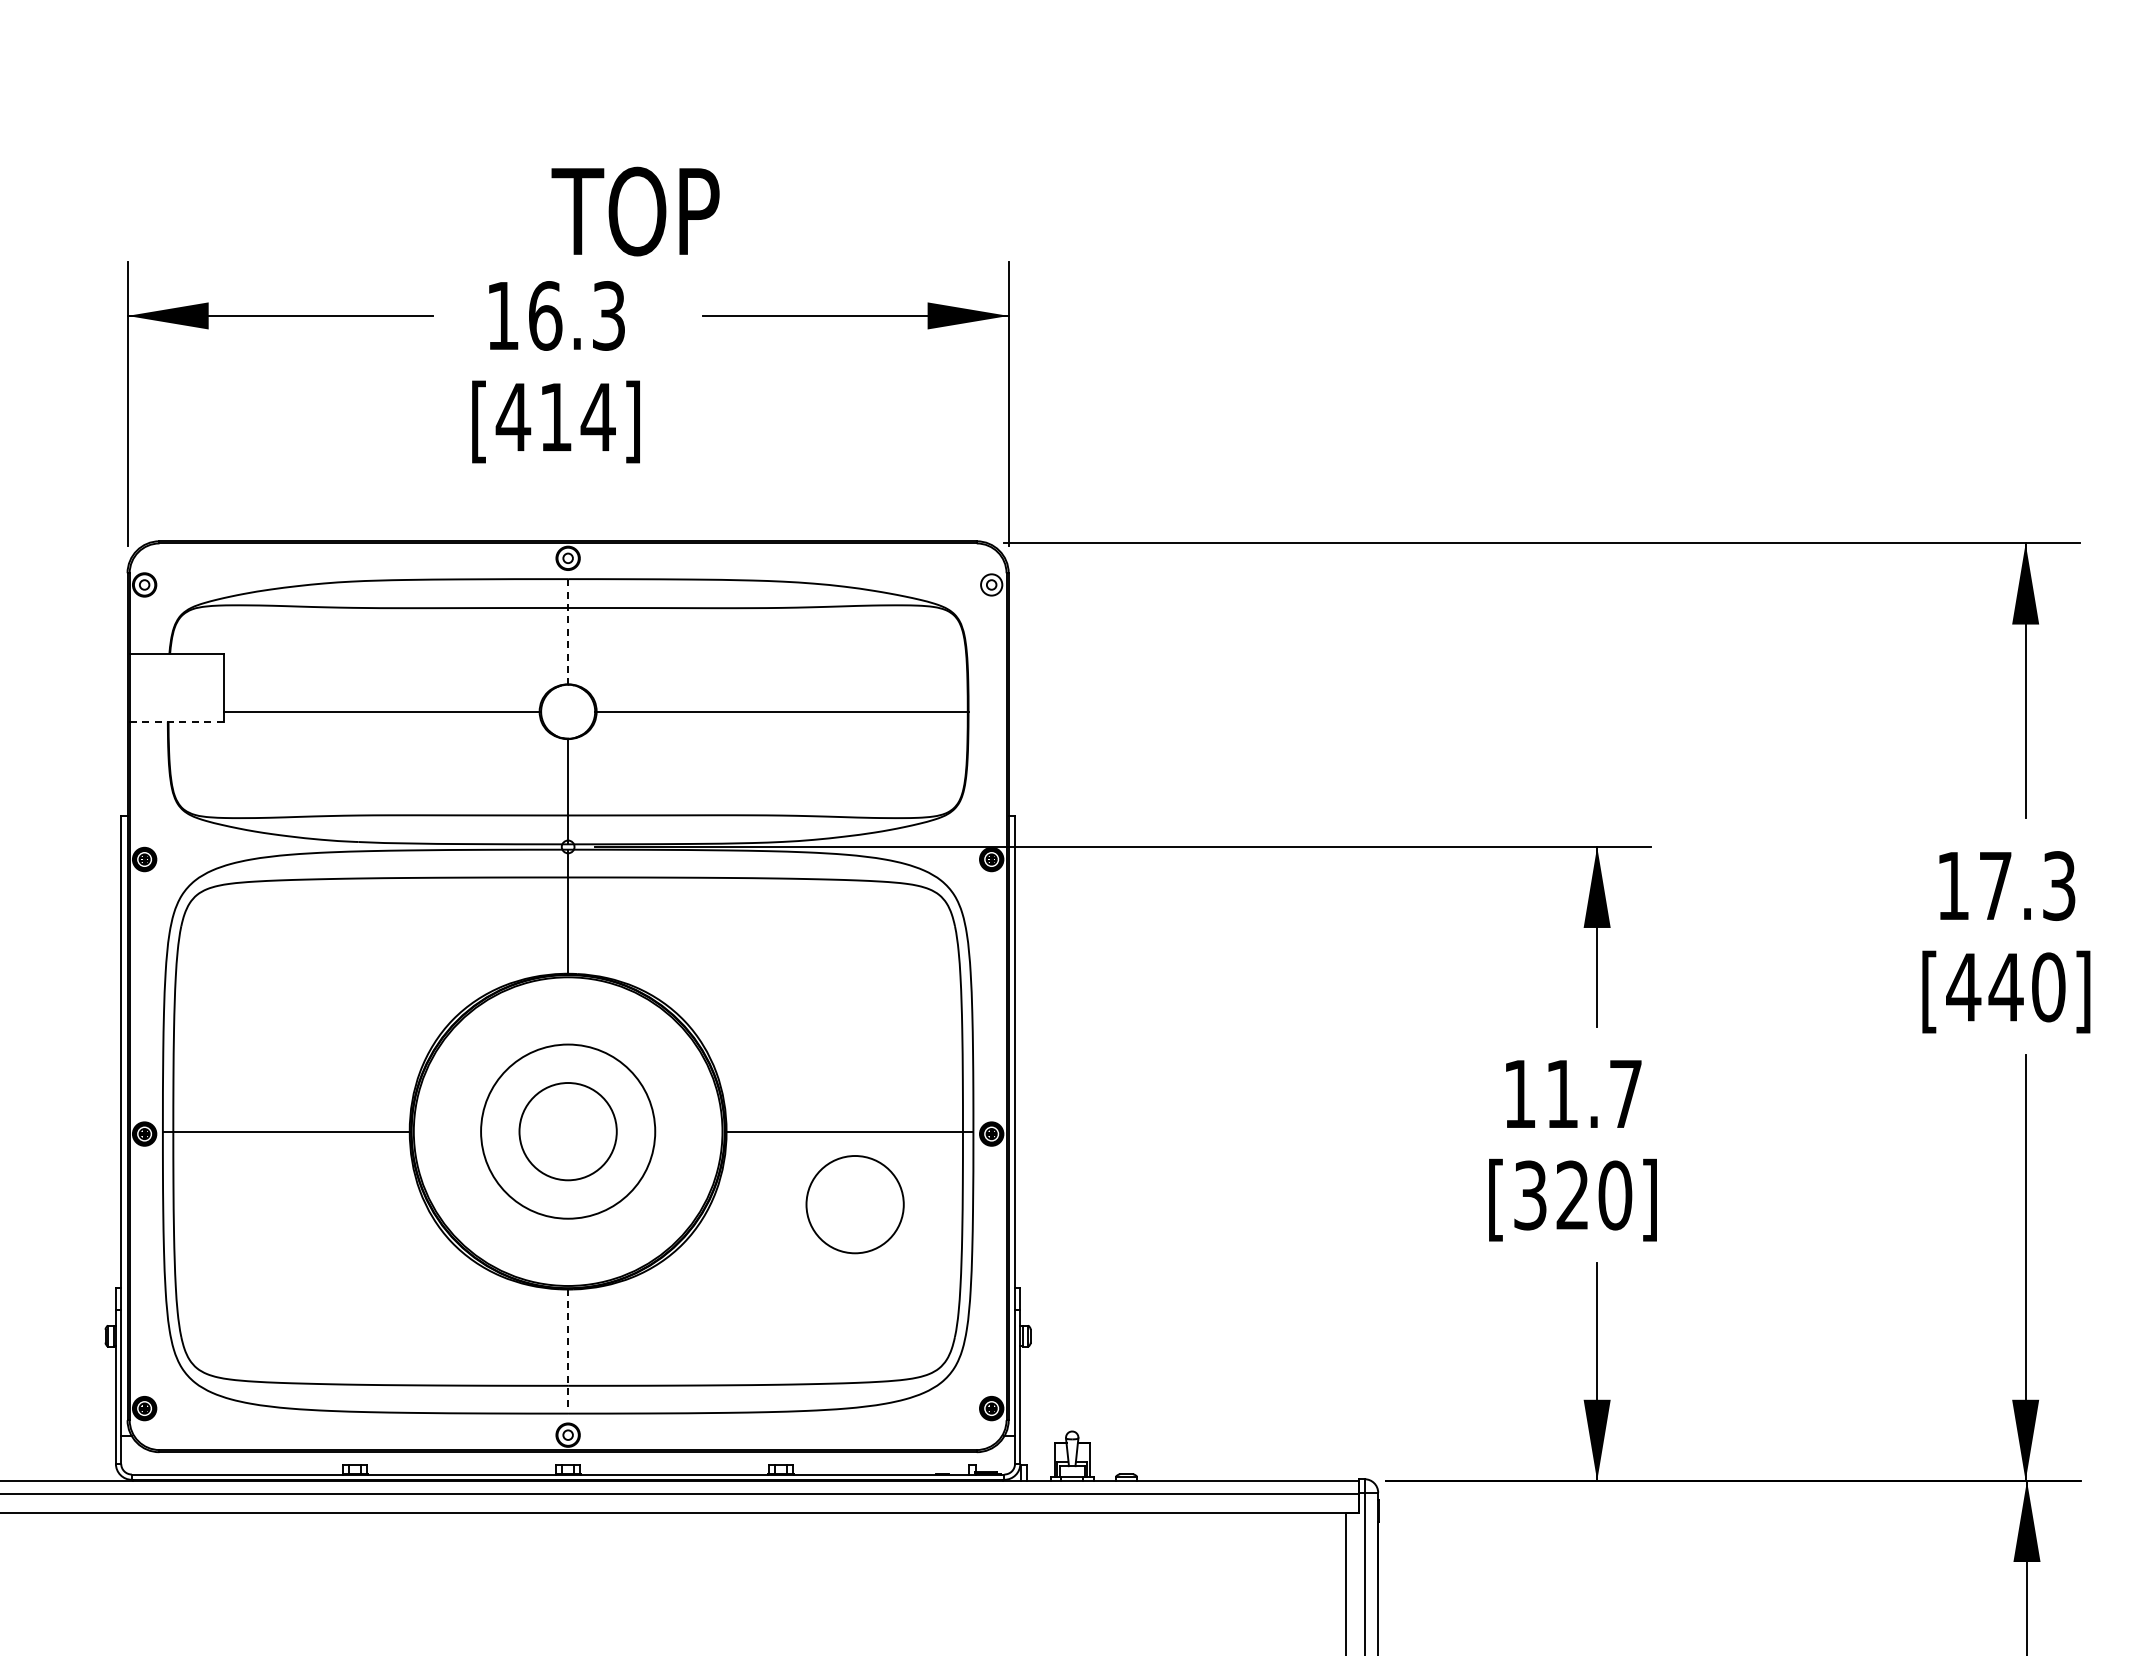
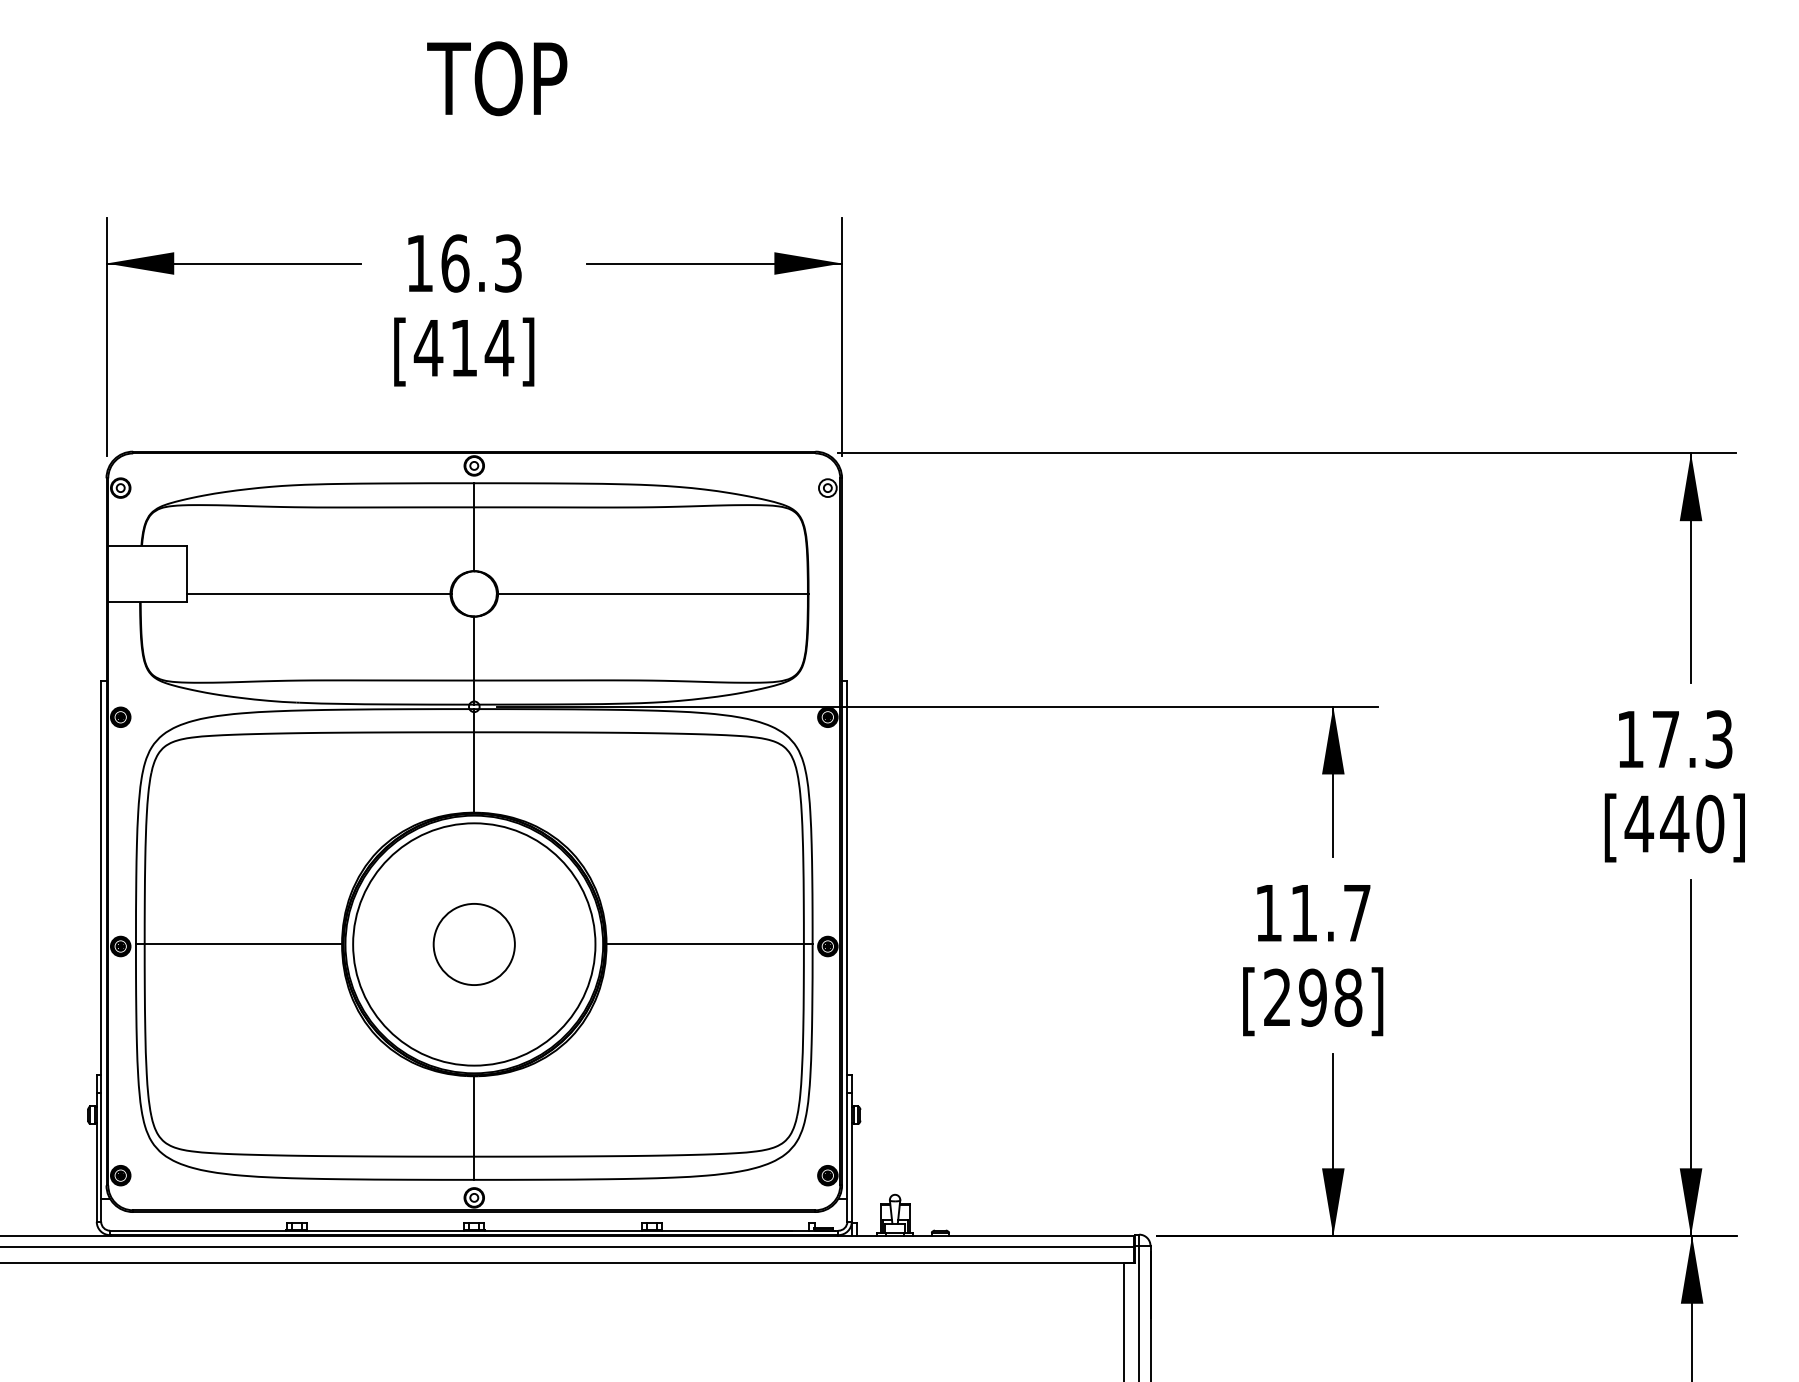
text: (635, 211) -> (497, 78), moved
line: (568, 631) -> (474, 526), dashed -> solid
line: (177, 721) -> (148, 602), dashed -> solid
circle: (568, 1131) -> (474, 944), size x1.67
text: (1573, 1195) -> (1313, 997), [320] -> [298]
circle: (854, 1204) -> (713, 1005), removed
line: (568, 1351) -> (474, 1128), dashed -> solid

